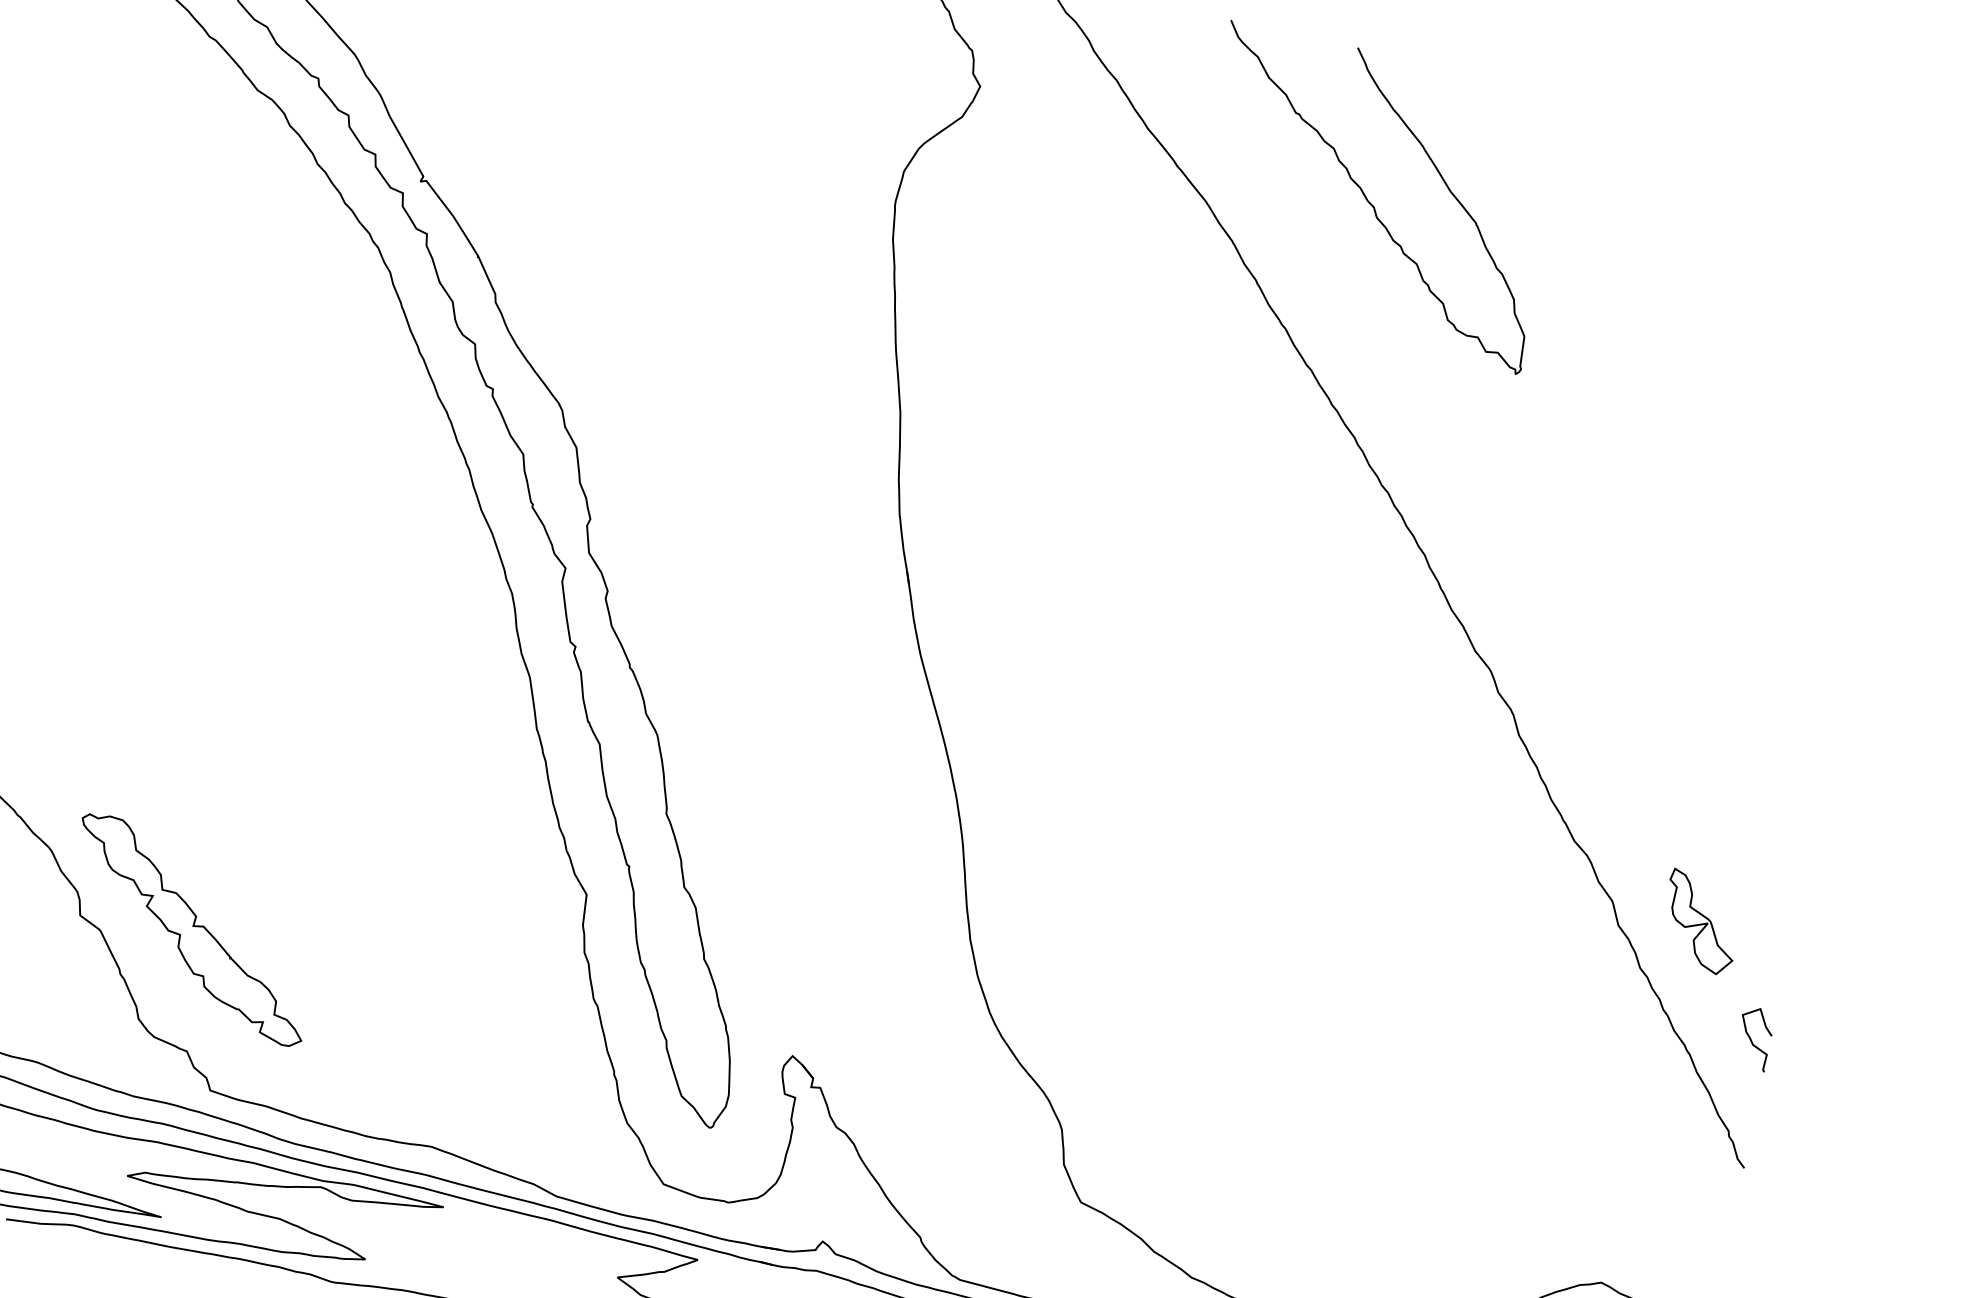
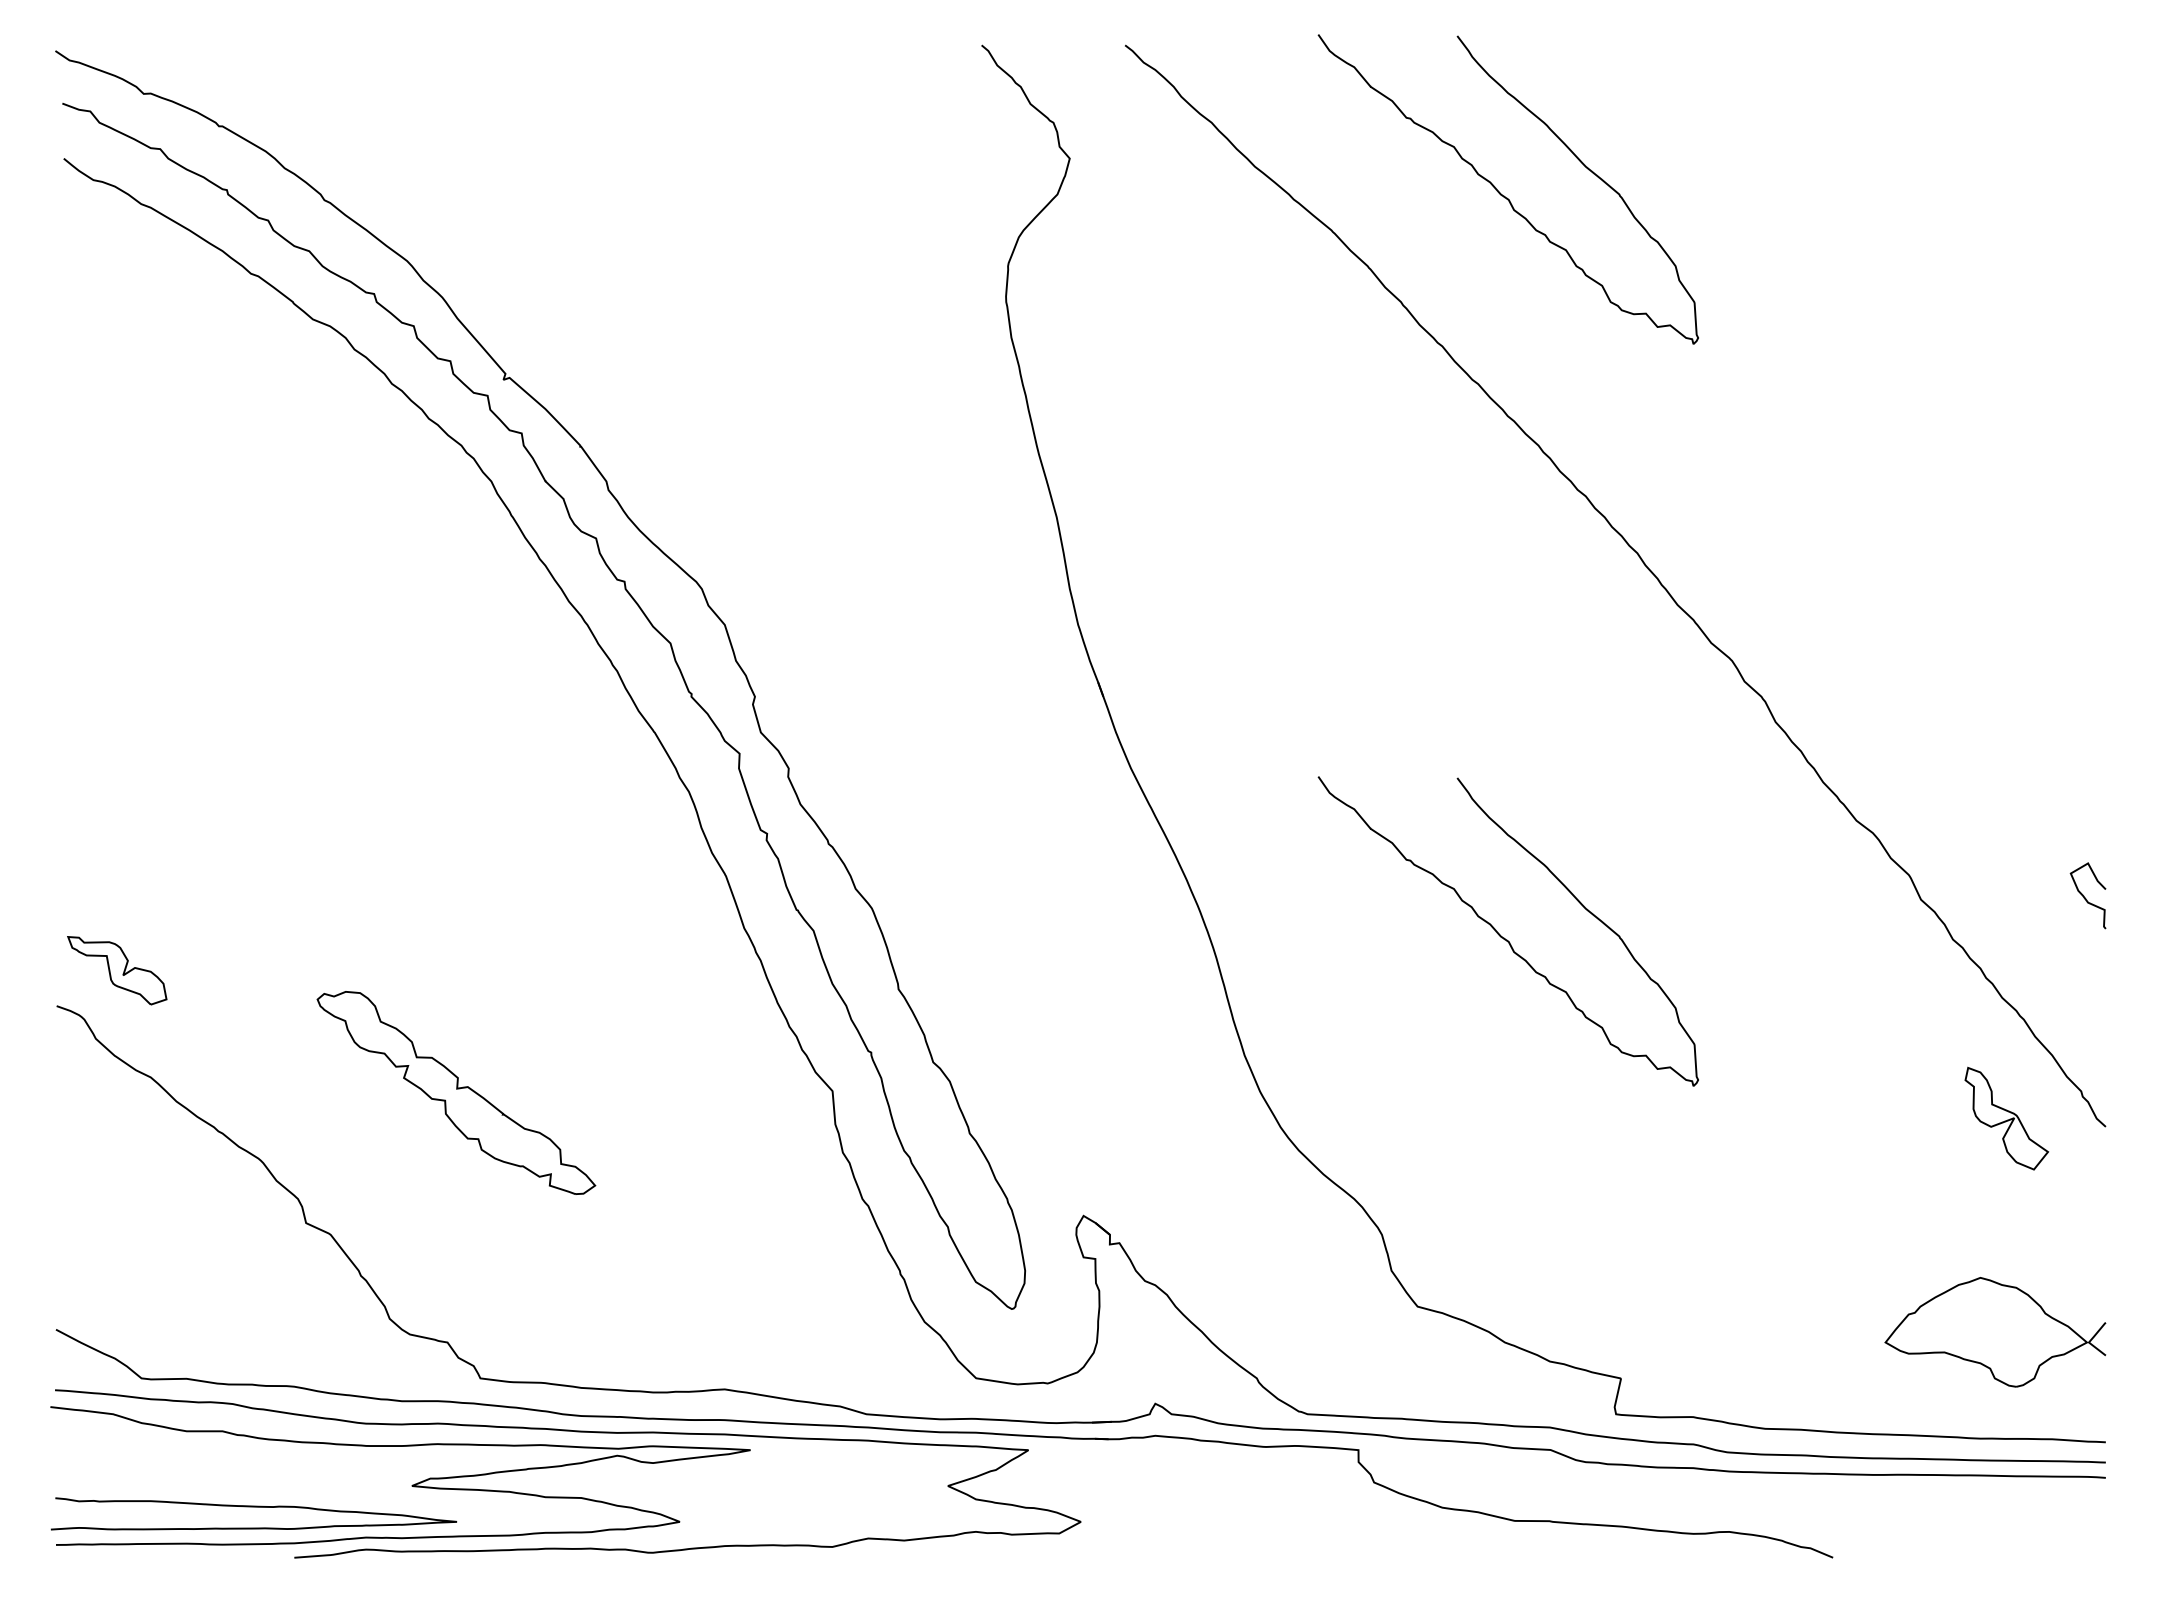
curve: (1230, 881) -> (1504, 937), added
part: (1700, 922) -> (2006, 1118), moved
part: (192, 929) -> (456, 1092), moved
curve: (1751, 1039) -> (2085, 897), moved

